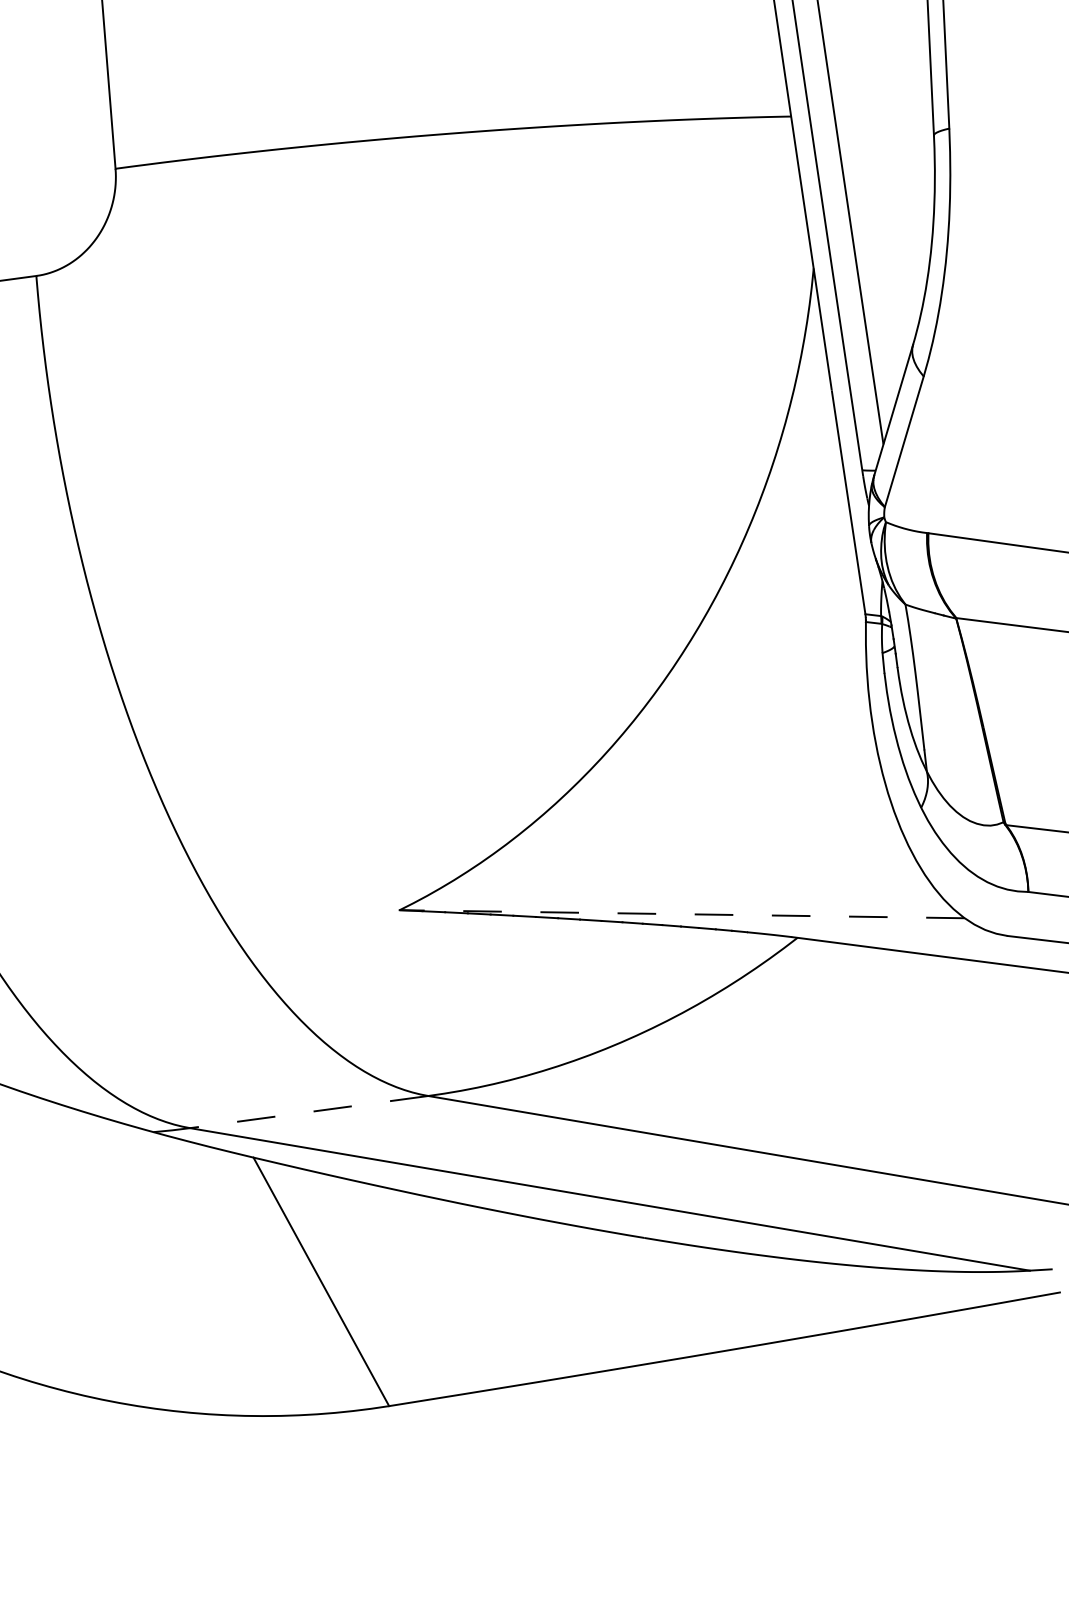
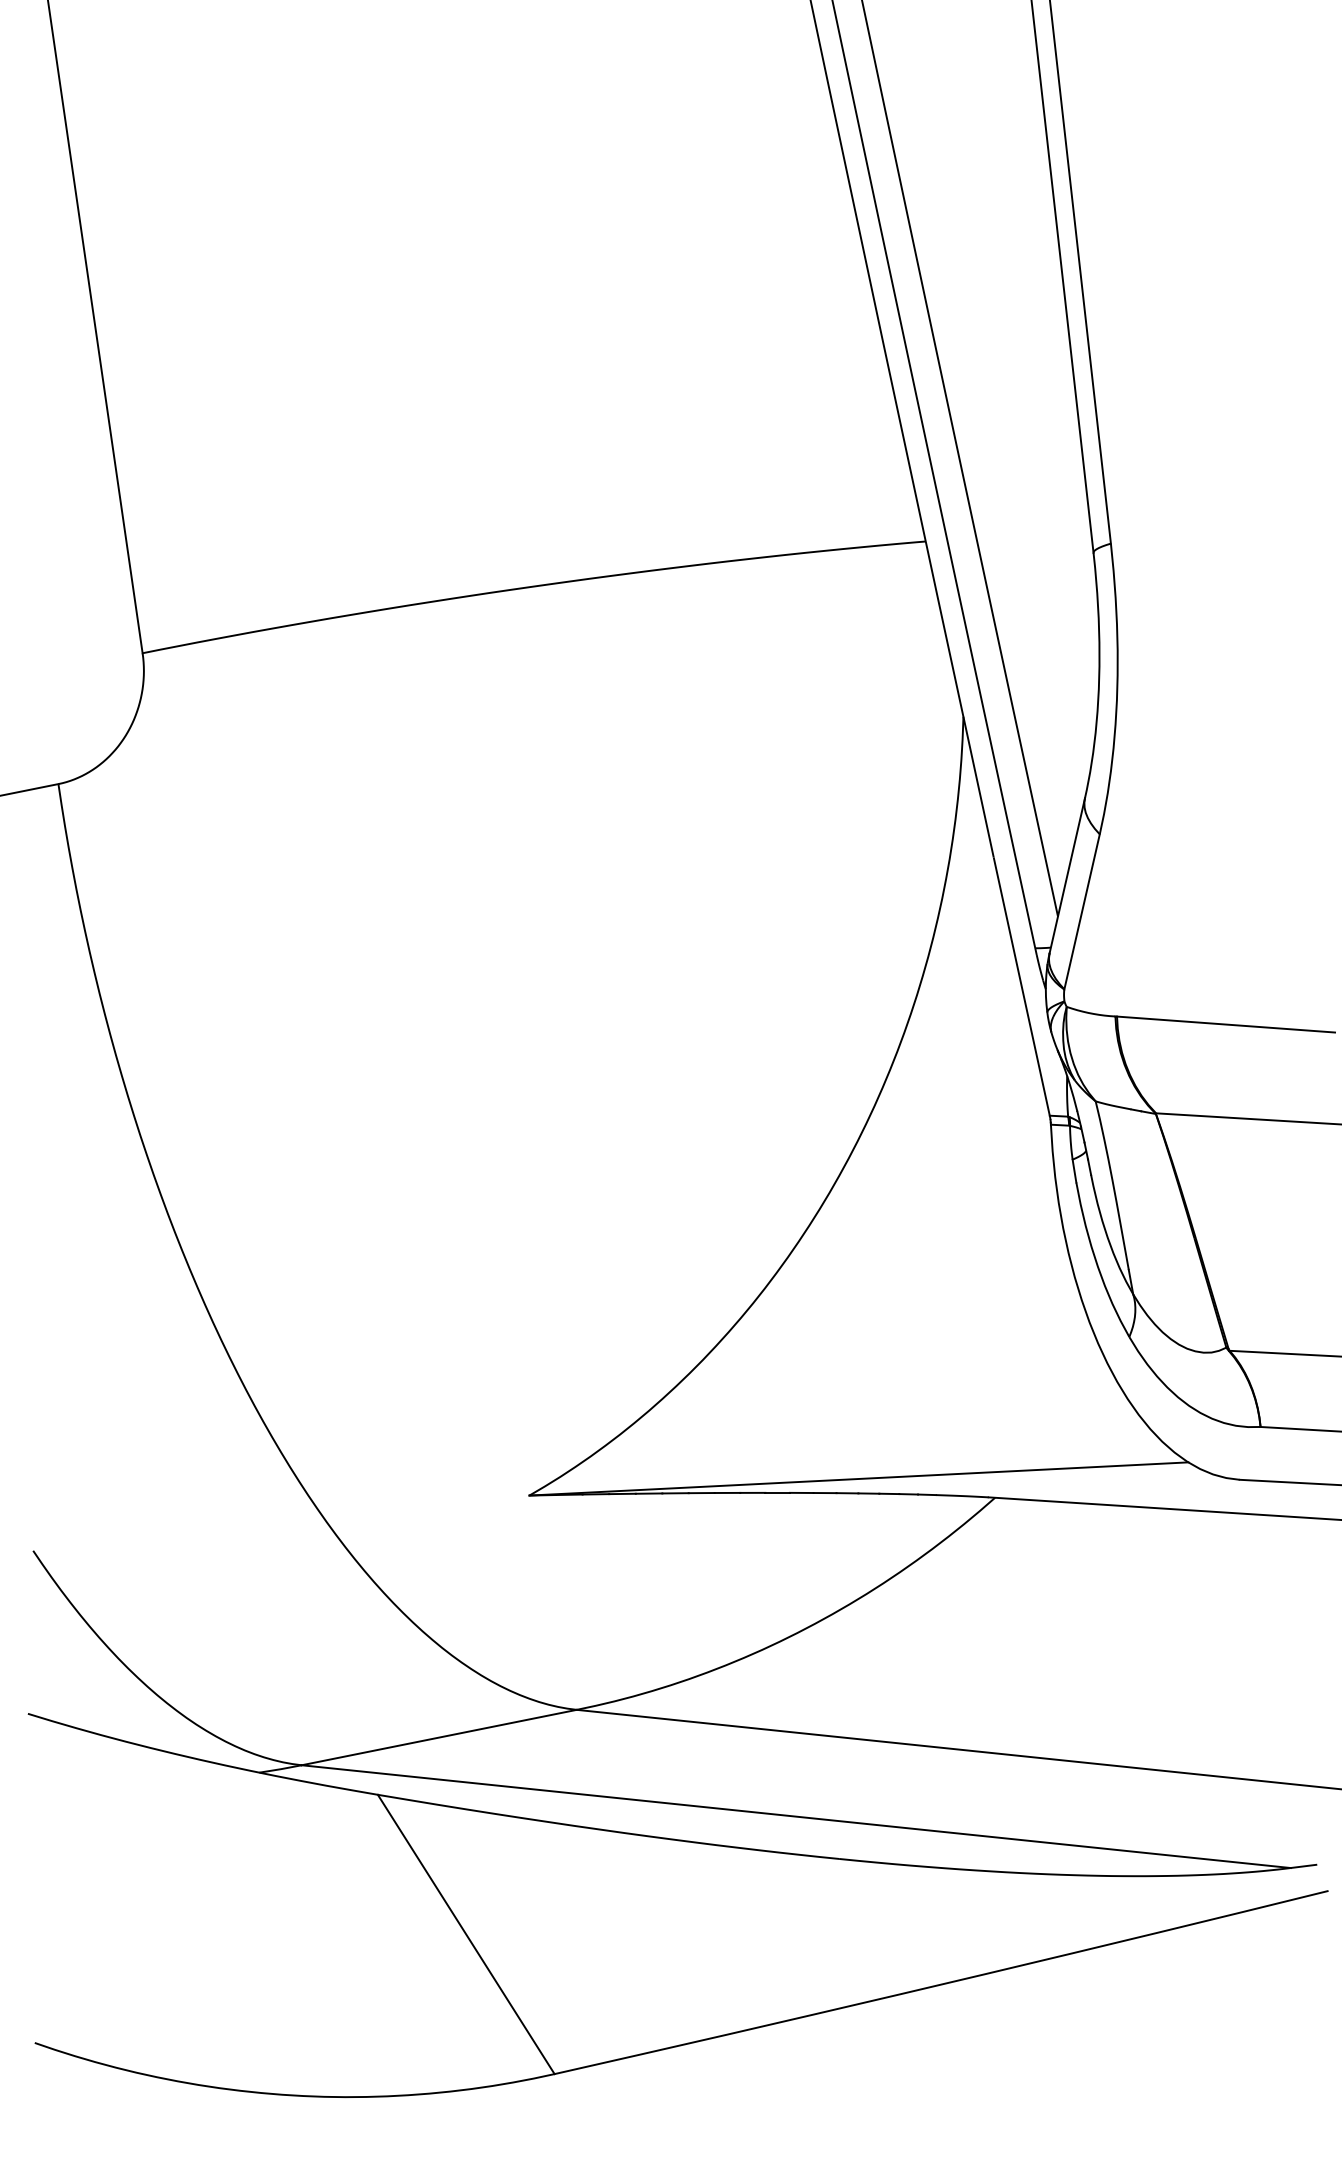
line: (681, 913) -> (858, 1478), dashed -> solid
line: (308, 1111) -> (438, 1737), dashed -> solid

